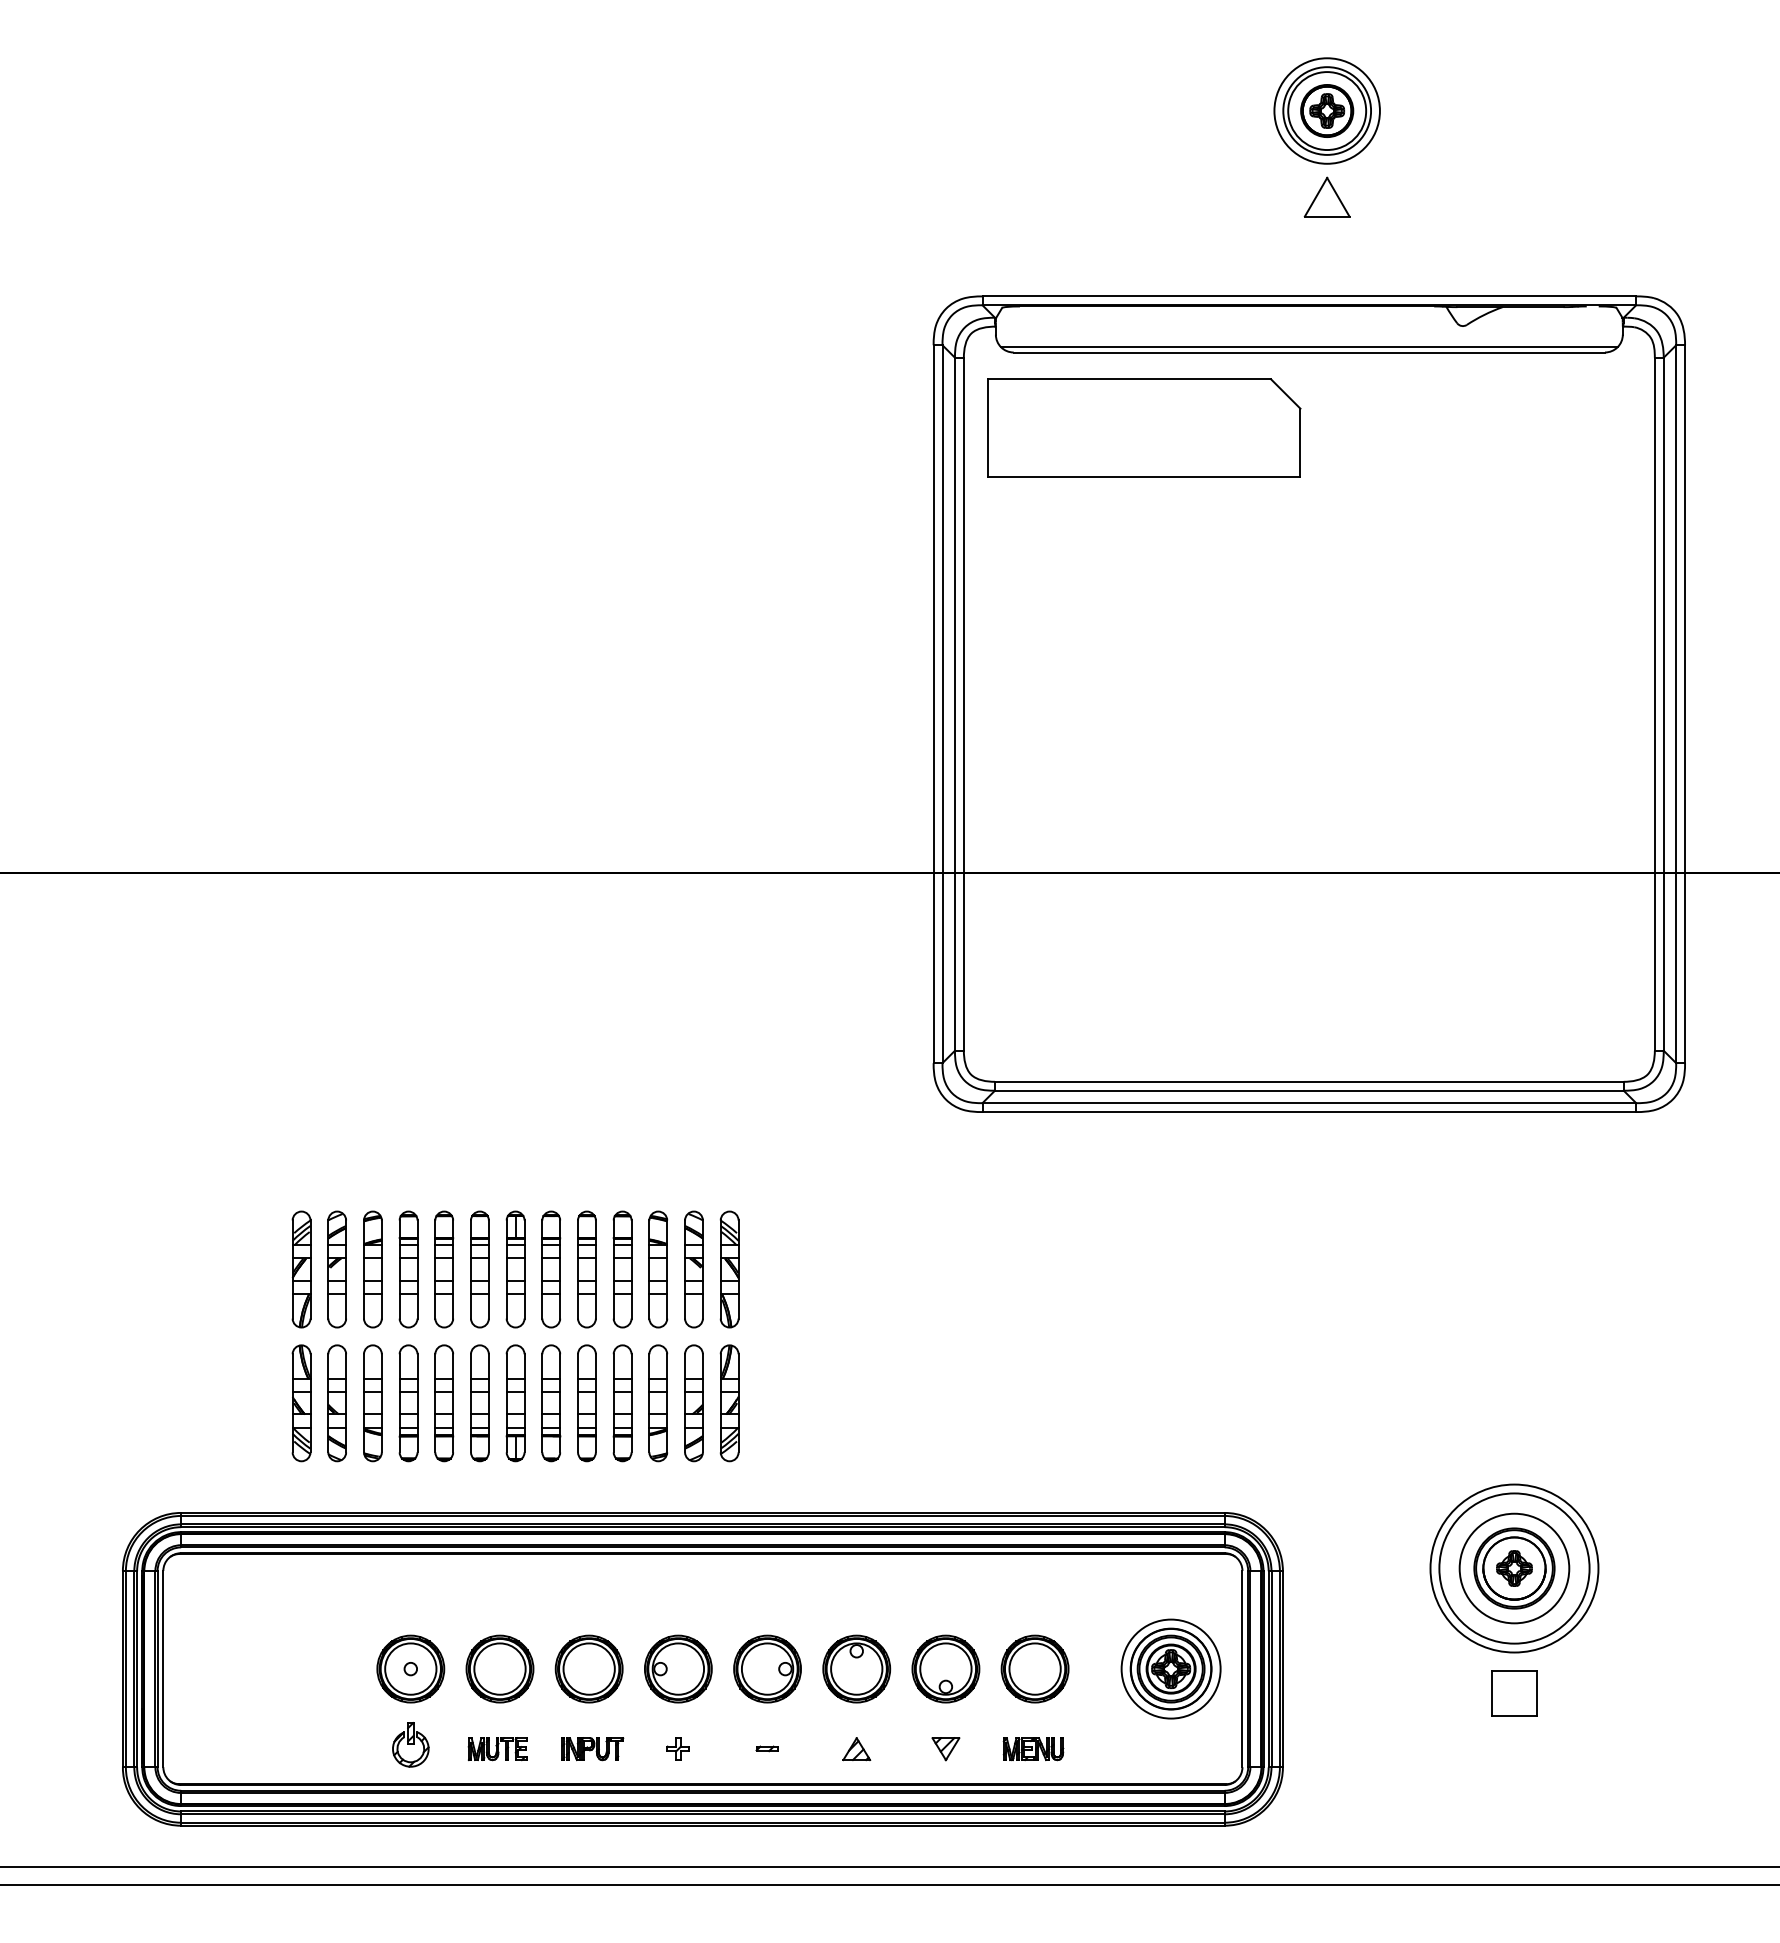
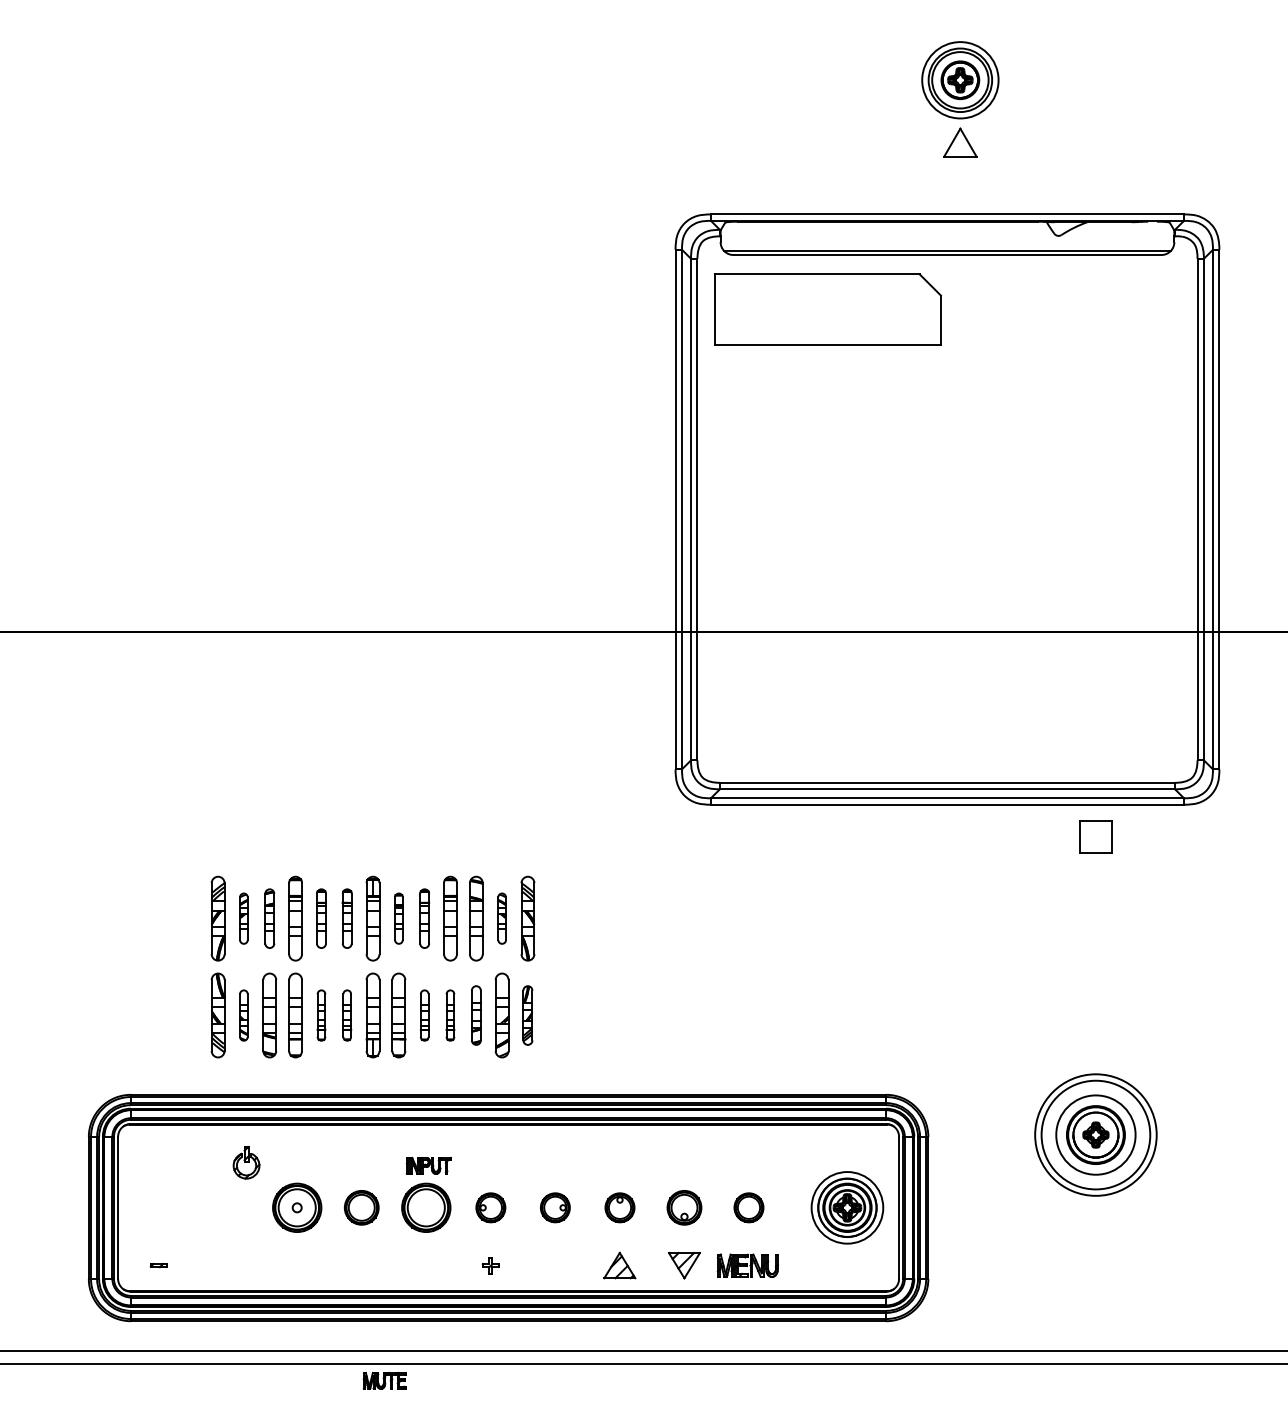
part: (336, 1269) -> (243, 918), size x0.6
part: (372, 1269) -> (269, 918), size x0.7
part: (444, 1269) -> (321, 918), size x0.7
part: (479, 1269) -> (346, 918), size x0.7
part: (551, 1269) -> (399, 918), size x0.6
part: (586, 1269) -> (424, 918), size x0.7
part: (693, 1269) -> (501, 918), size x0.6
part: (336, 1403) -> (243, 1015), size x0.6
part: (444, 1403) -> (321, 1015), size x0.6
part: (479, 1403) -> (346, 1015), size x0.6
part: (586, 1403) -> (424, 1015), size x0.6
part: (622, 1403) -> (450, 1015), size x0.6
part: (658, 1403) -> (476, 1015), size x0.7
part: (729, 1403) -> (527, 1015), size x0.7
part: (499, 1668) -> (361, 1207), size x0.7
part: (678, 1668) -> (490, 1207), size x0.6
part: (767, 1668) -> (555, 1207), size x0.6
part: (856, 1668) -> (619, 1207), size x0.6
part: (945, 1668) -> (684, 1207), size x0.7
part: (1034, 1668) -> (748, 1207), size x0.6
part: (1514, 1693) -> (1095, 836), moved
part: (410, 1744) -> (246, 1162), moved
part: (766, 1748) -> (158, 1265), moved
part: (497, 1749) -> (384, 1381), moved
part: (592, 1749) -> (428, 1166), moved
part: (856, 1749) -> (619, 1266), size x1.6
part: (945, 1749) -> (684, 1266), size x1.6
part: (1033, 1749) -> (747, 1266), size x1.4

